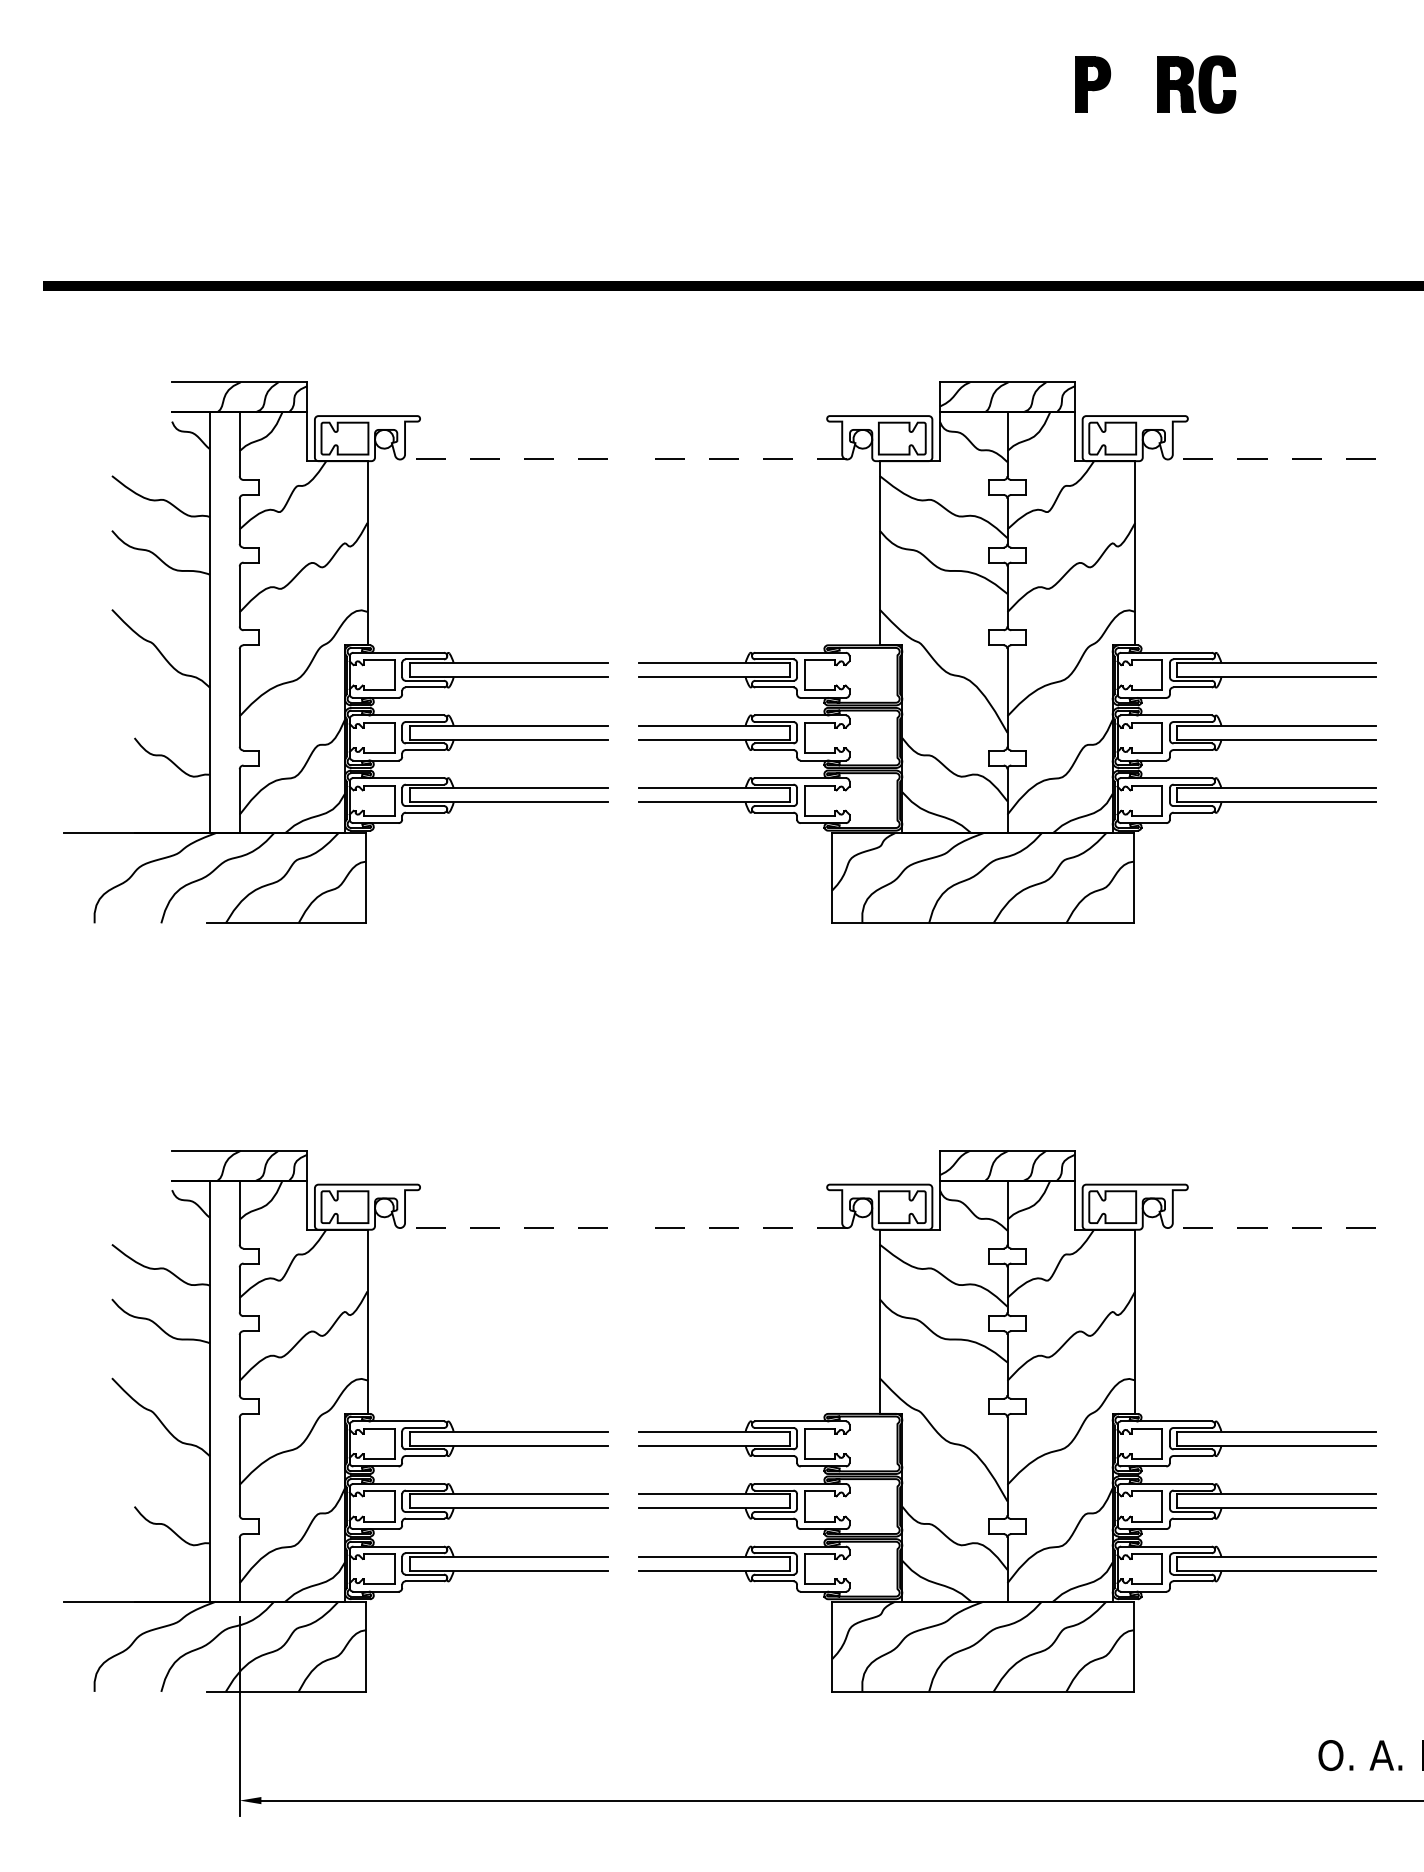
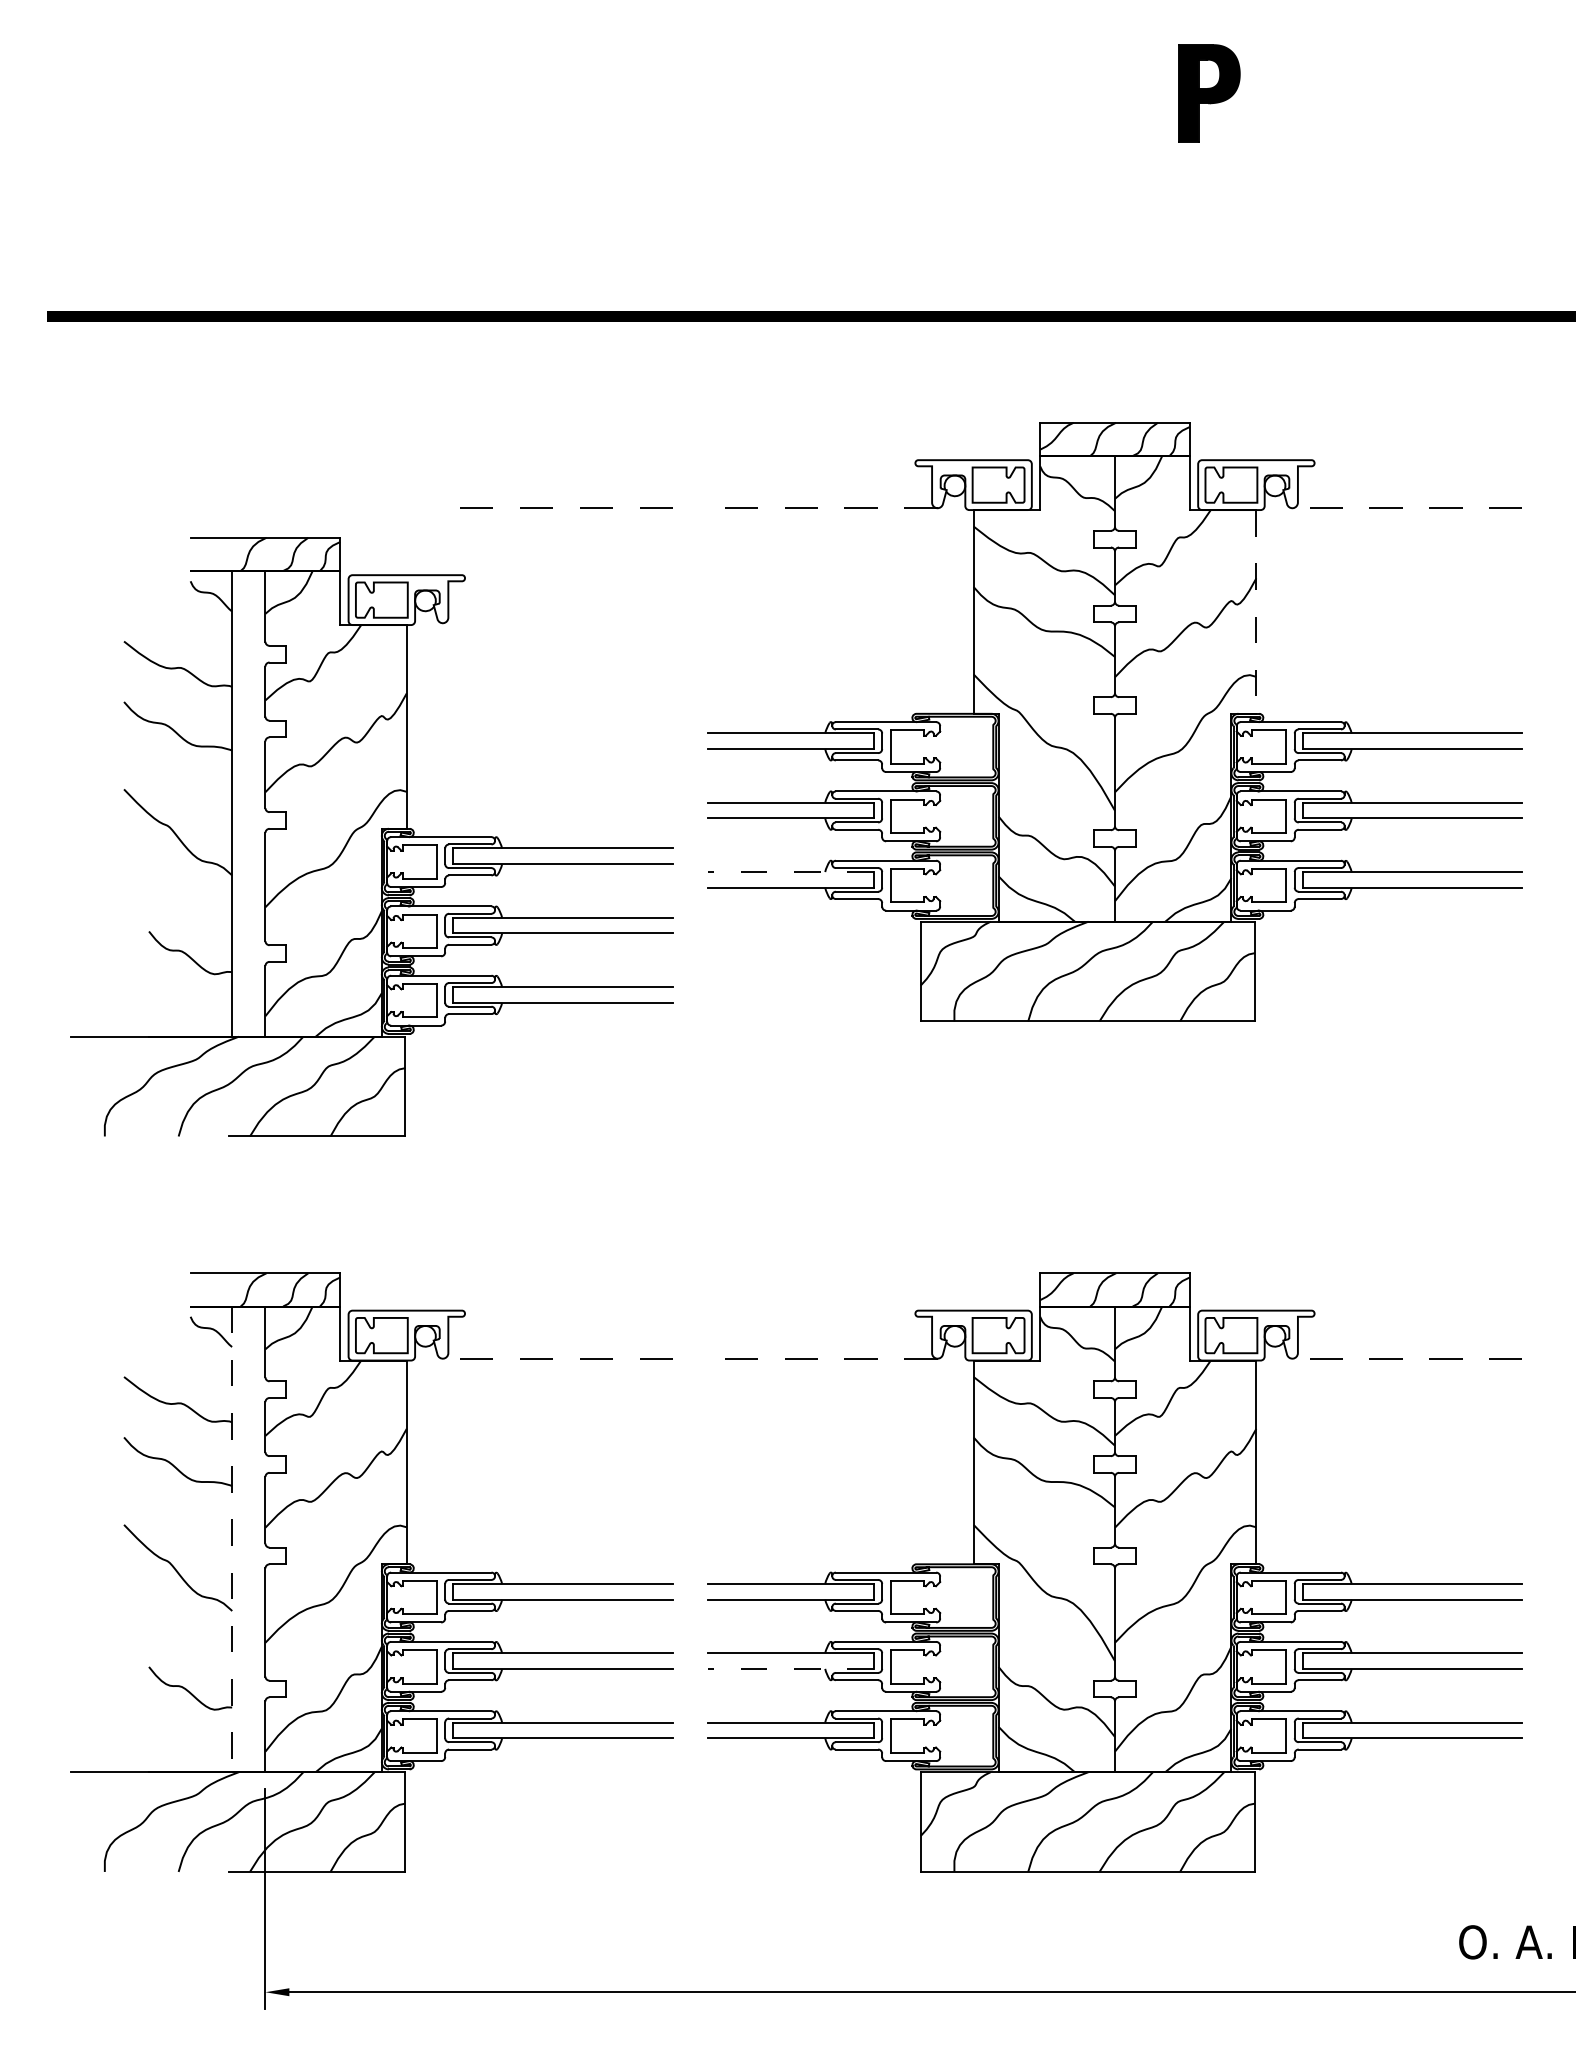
part: (1092, 84) -> (1209, 93), size x1.6
part: (1196, 84) -> (1324, 93), removed
line: (1135, 552) -> (1256, 611), solid -> dashed
part: (335, 652) -> (371, 836), moved
line: (714, 788) -> (790, 872), solid -> dashed
line: (209, 1391) -> (232, 1539), solid -> dashed
line: (714, 1508) -> (790, 1668), solid -> dashed

